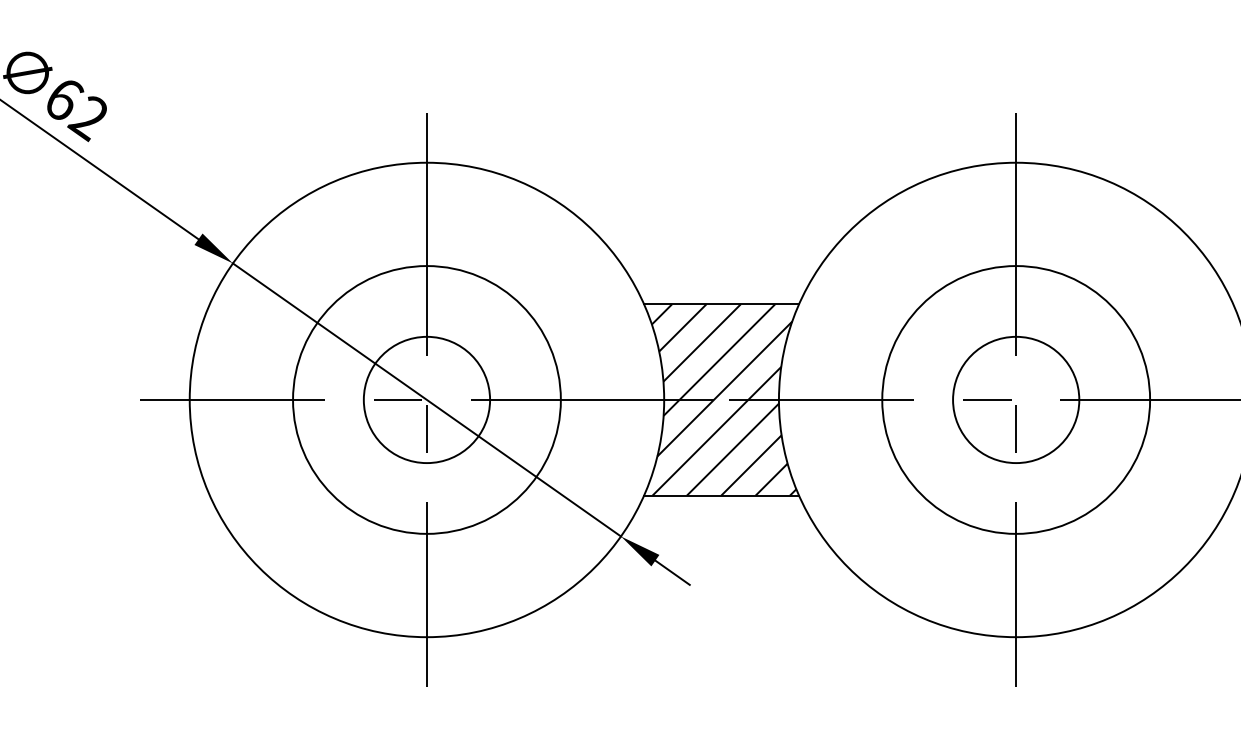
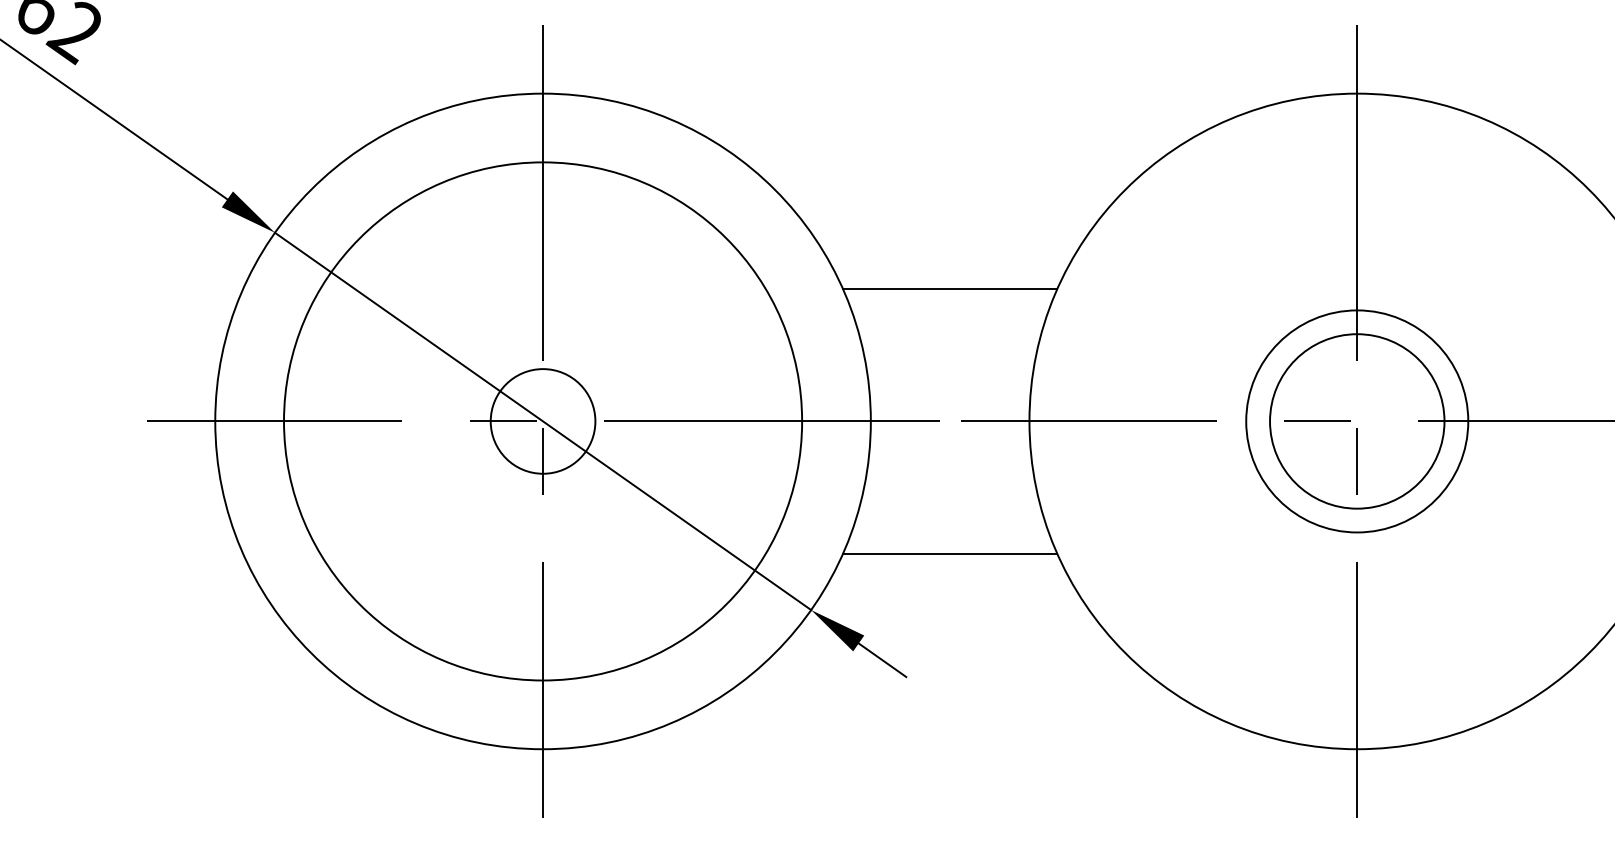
circle: (426, 399) -> (542, 420), size x0.6
circle: (426, 399) -> (542, 420), size x1.4
hatch: (723, 399) -> (952, 420), removed
circle: (1016, 399) -> (1357, 420), size x0.6

